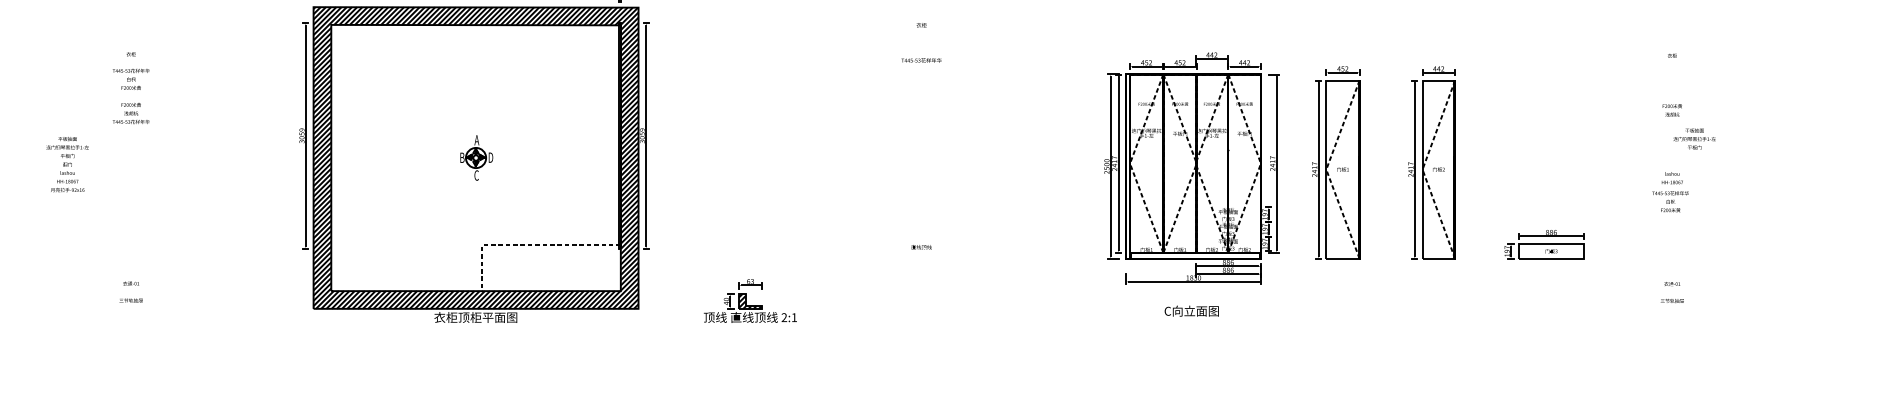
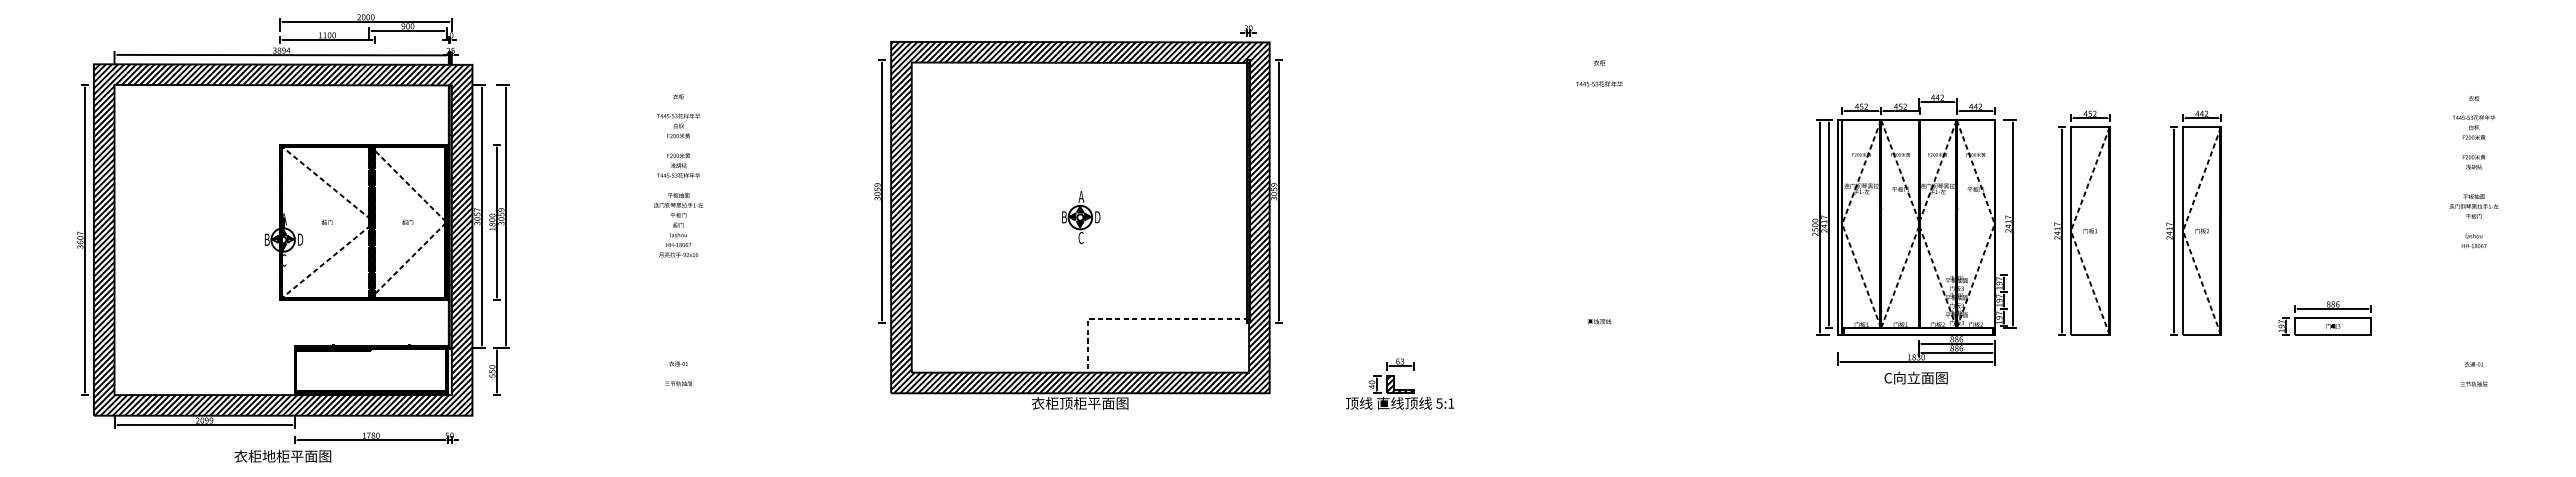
text: (921, 60) -> (1599, 83), moved
text: (1694, 139) -> (2473, 206), moved
text: (67, 164) -> (678, 225), moved
text: (1671, 201) -> (2474, 127), moved
text: (1191, 310) -> (1915, 377), moved
text: (784, 317) -> (1439, 403), 2:1 -> 5:1

